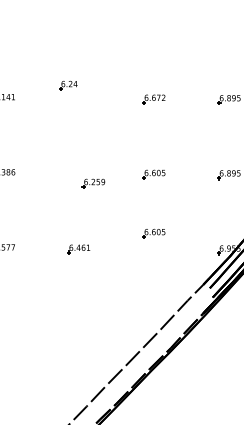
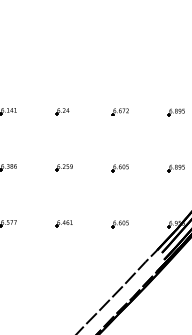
part: (68, 85) -> (62, 111), moved
part: (92, 183) -> (63, 167), moved
part: (152, 234) -> (119, 224), moved

